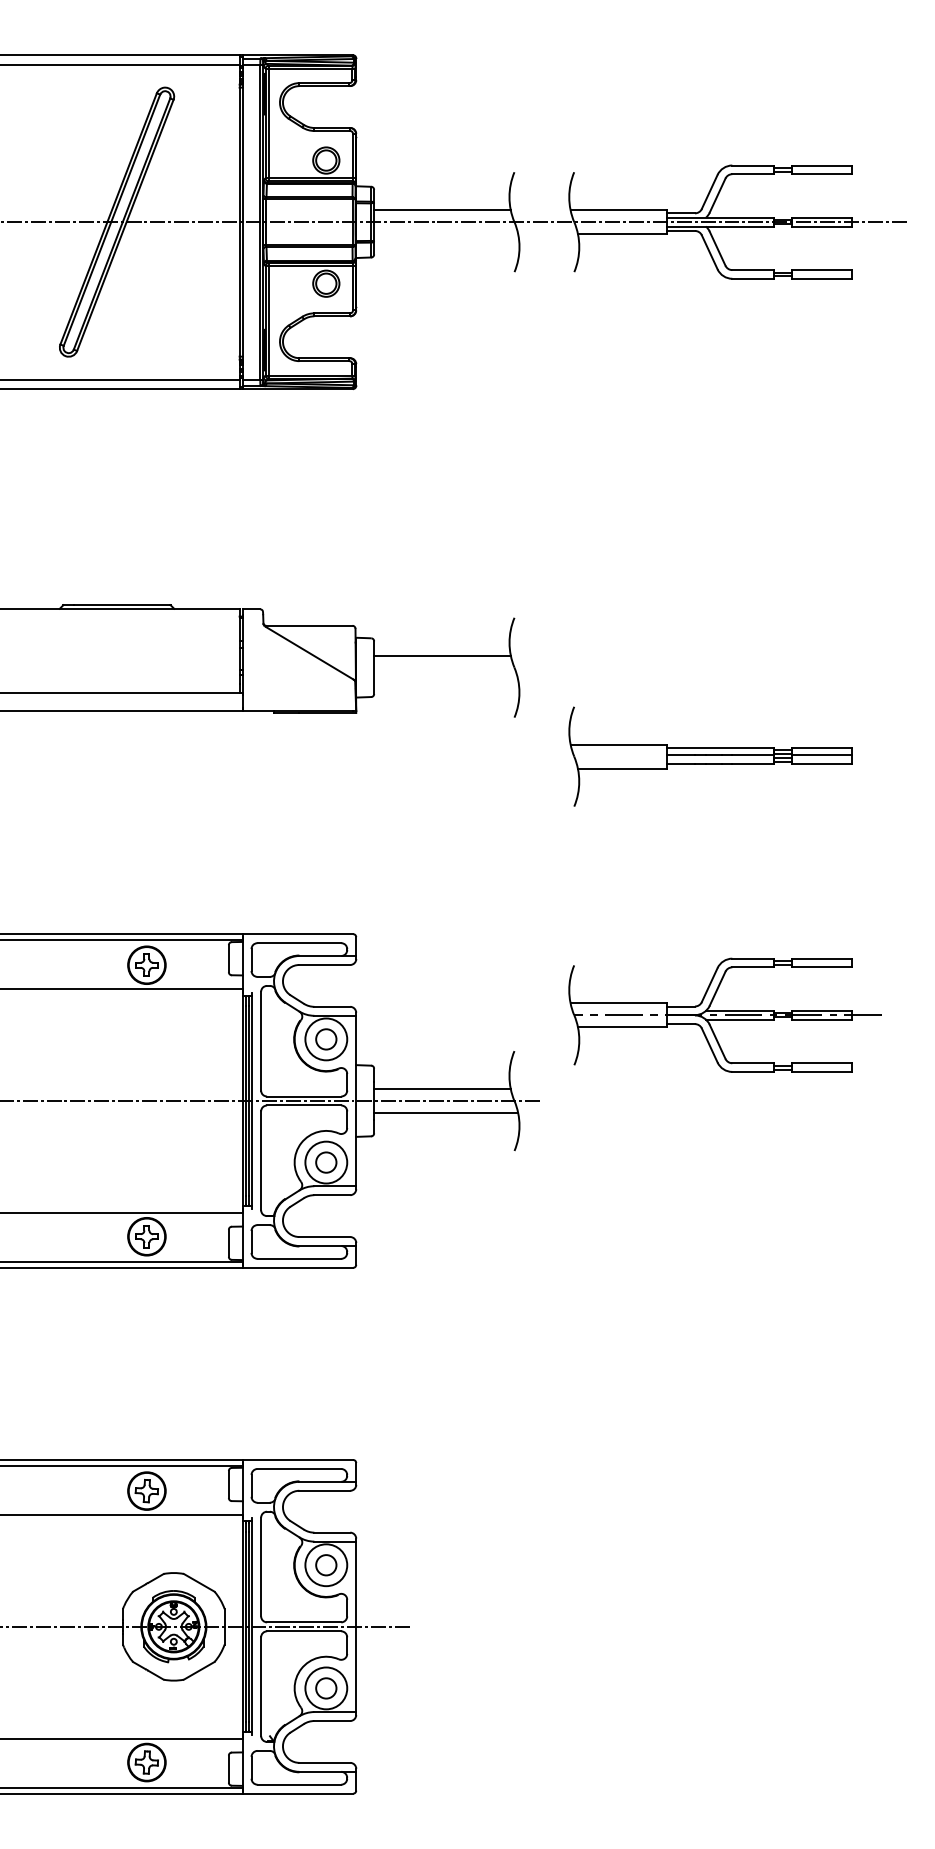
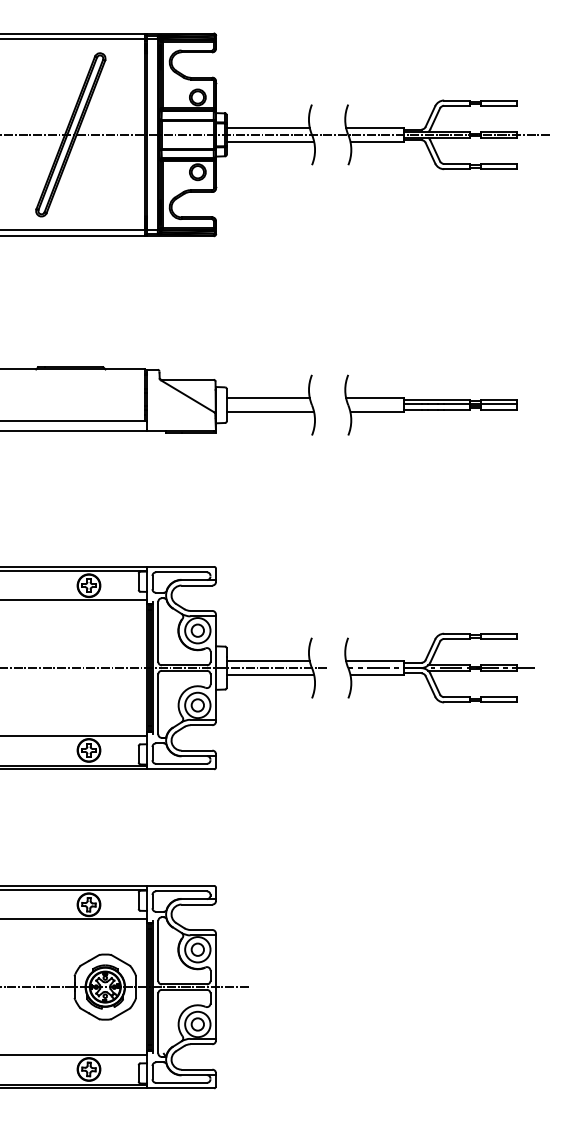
line: (446, 234) -> (270, 142), added
line: (446, 679) -> (270, 412), added
part: (709, 755) -> (430, 404), moved
part: (724, 1014) -> (439, 667), moved

